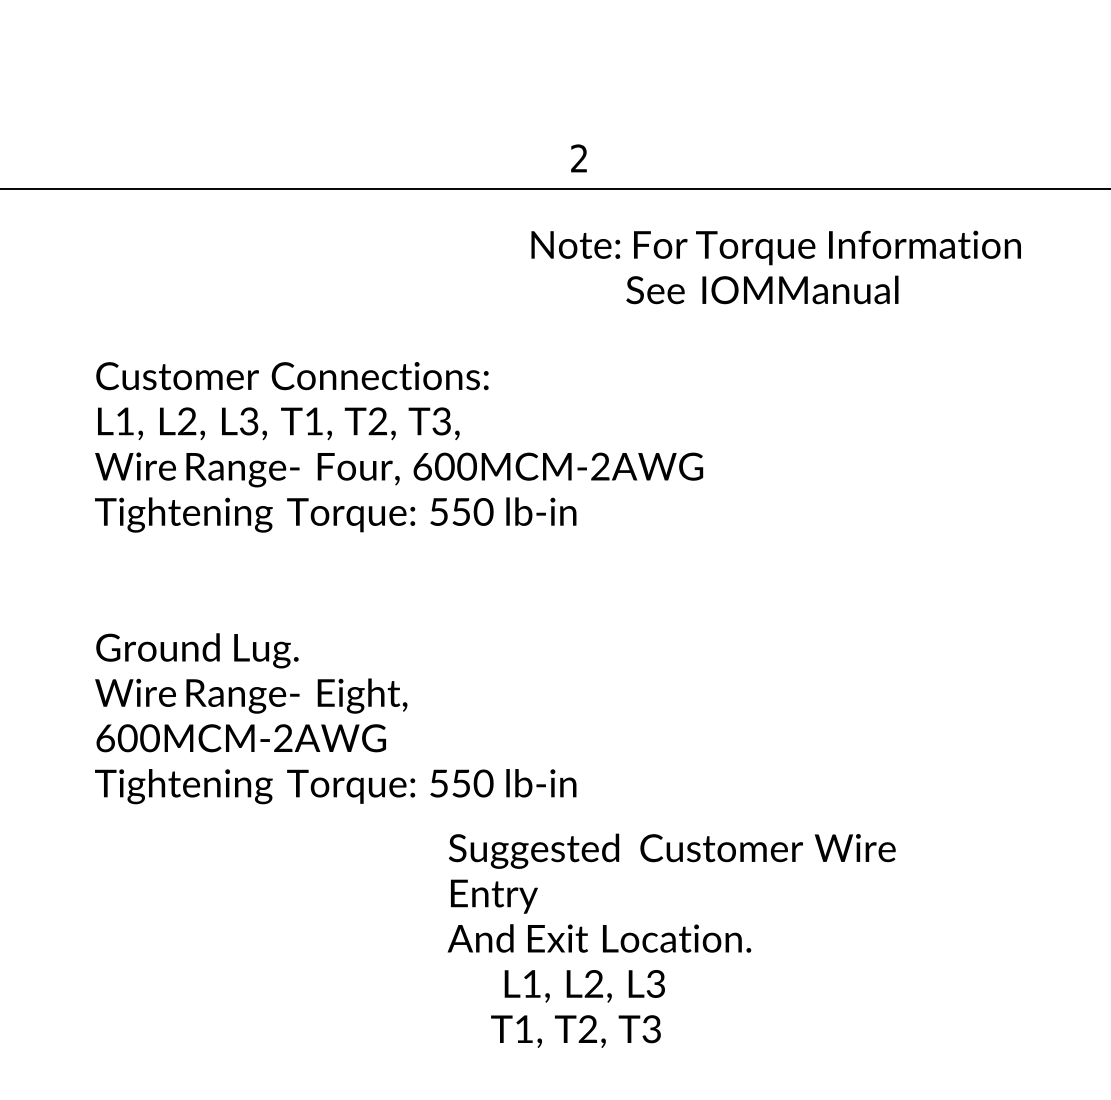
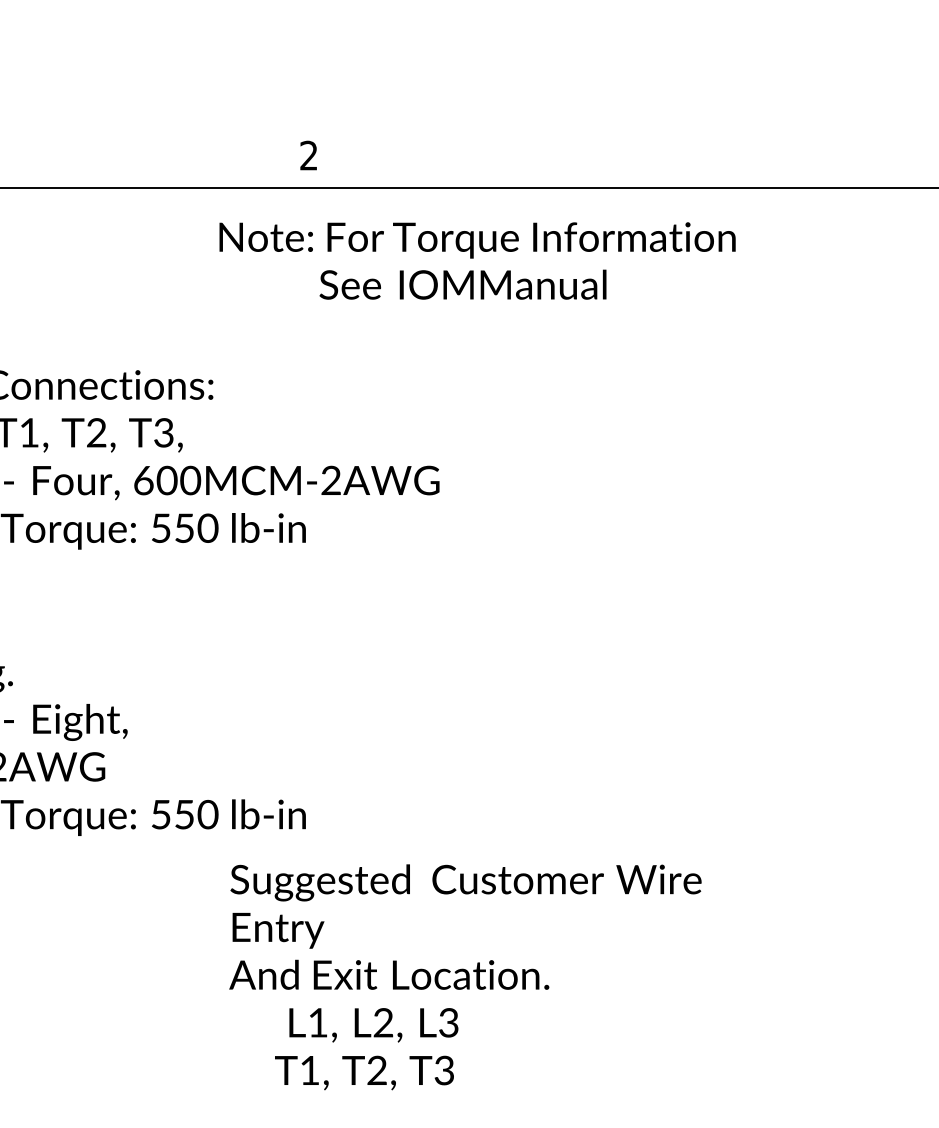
text: (775, 267) -> (476, 261), moved
text: (671, 940) -> (465, 976), moved

